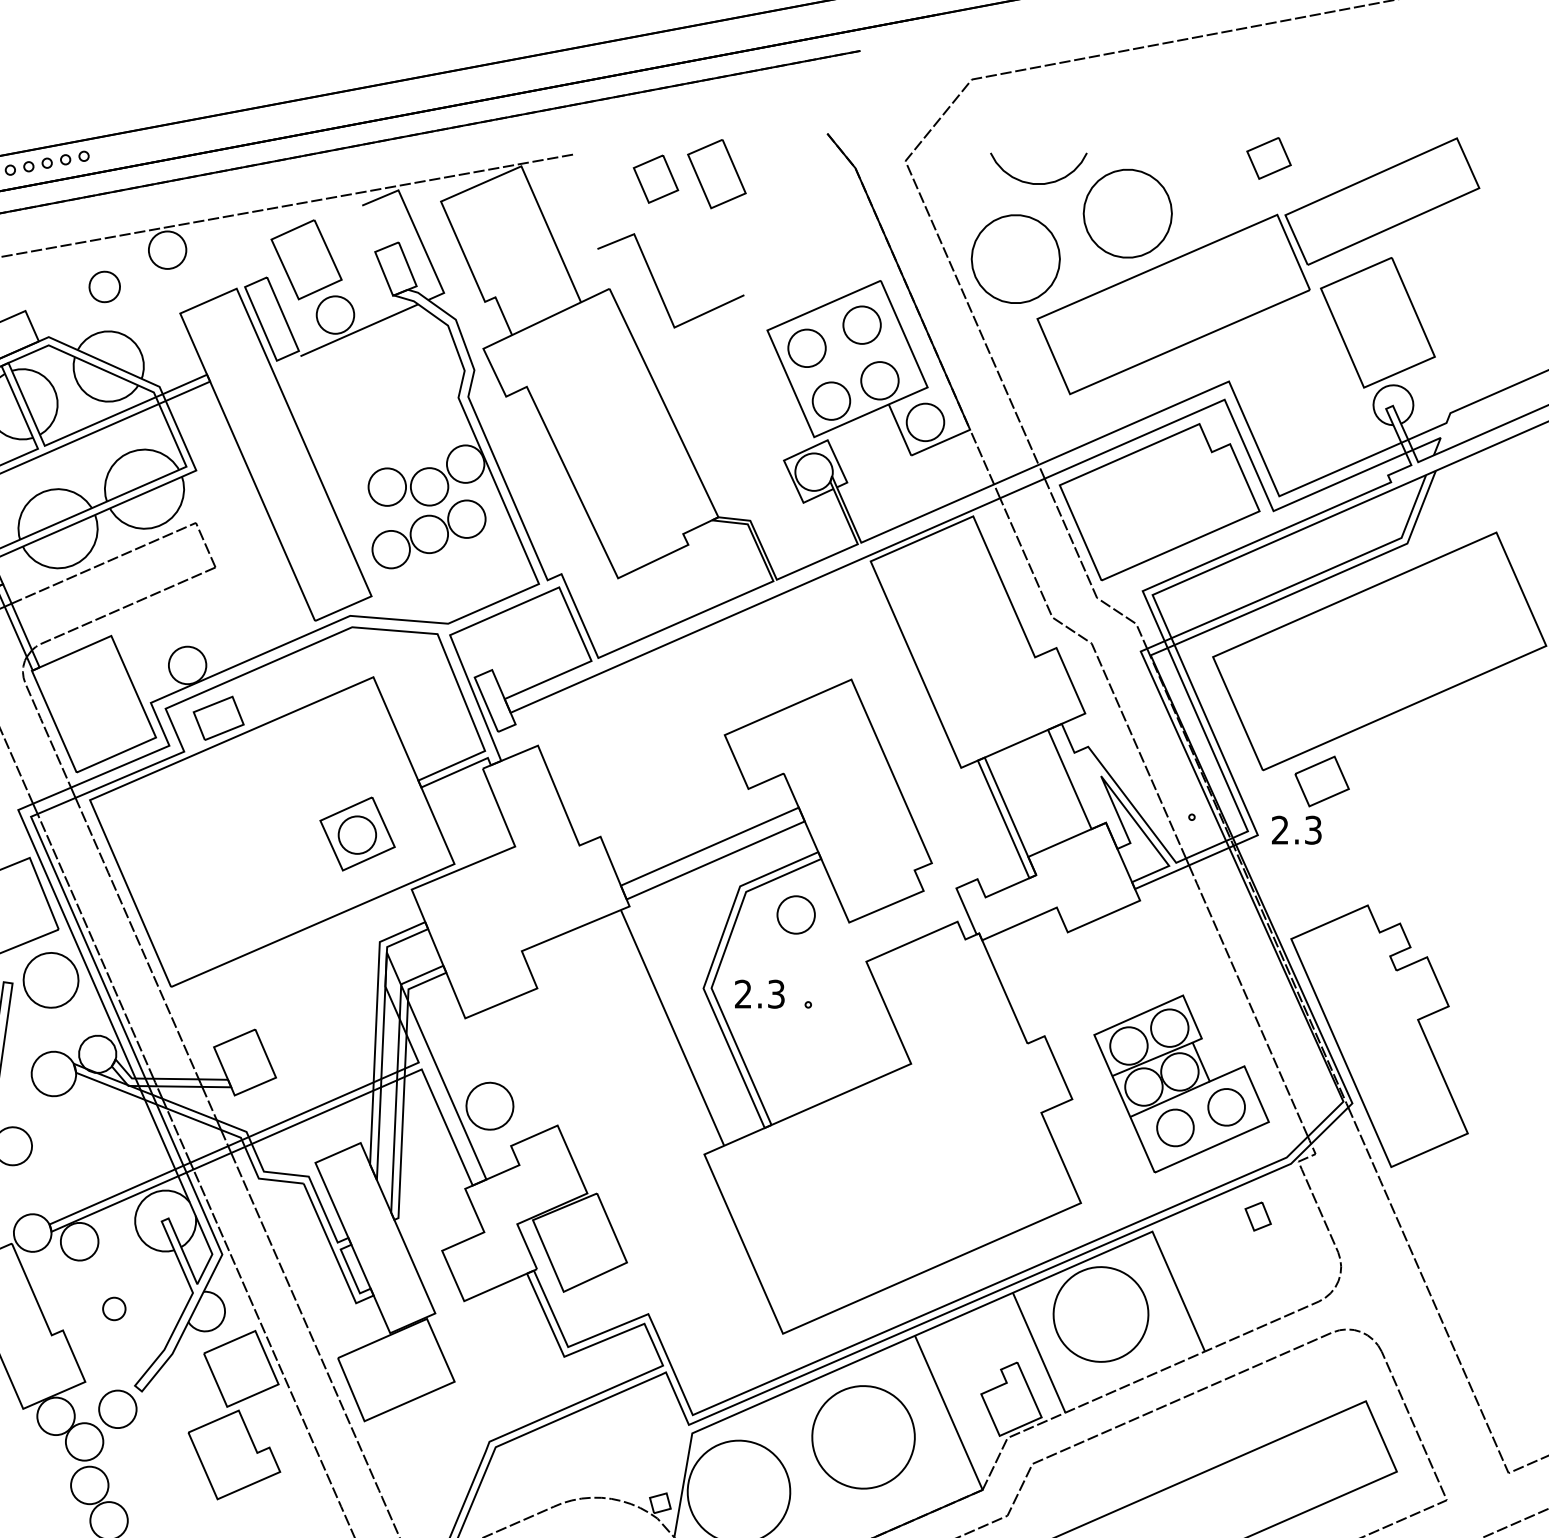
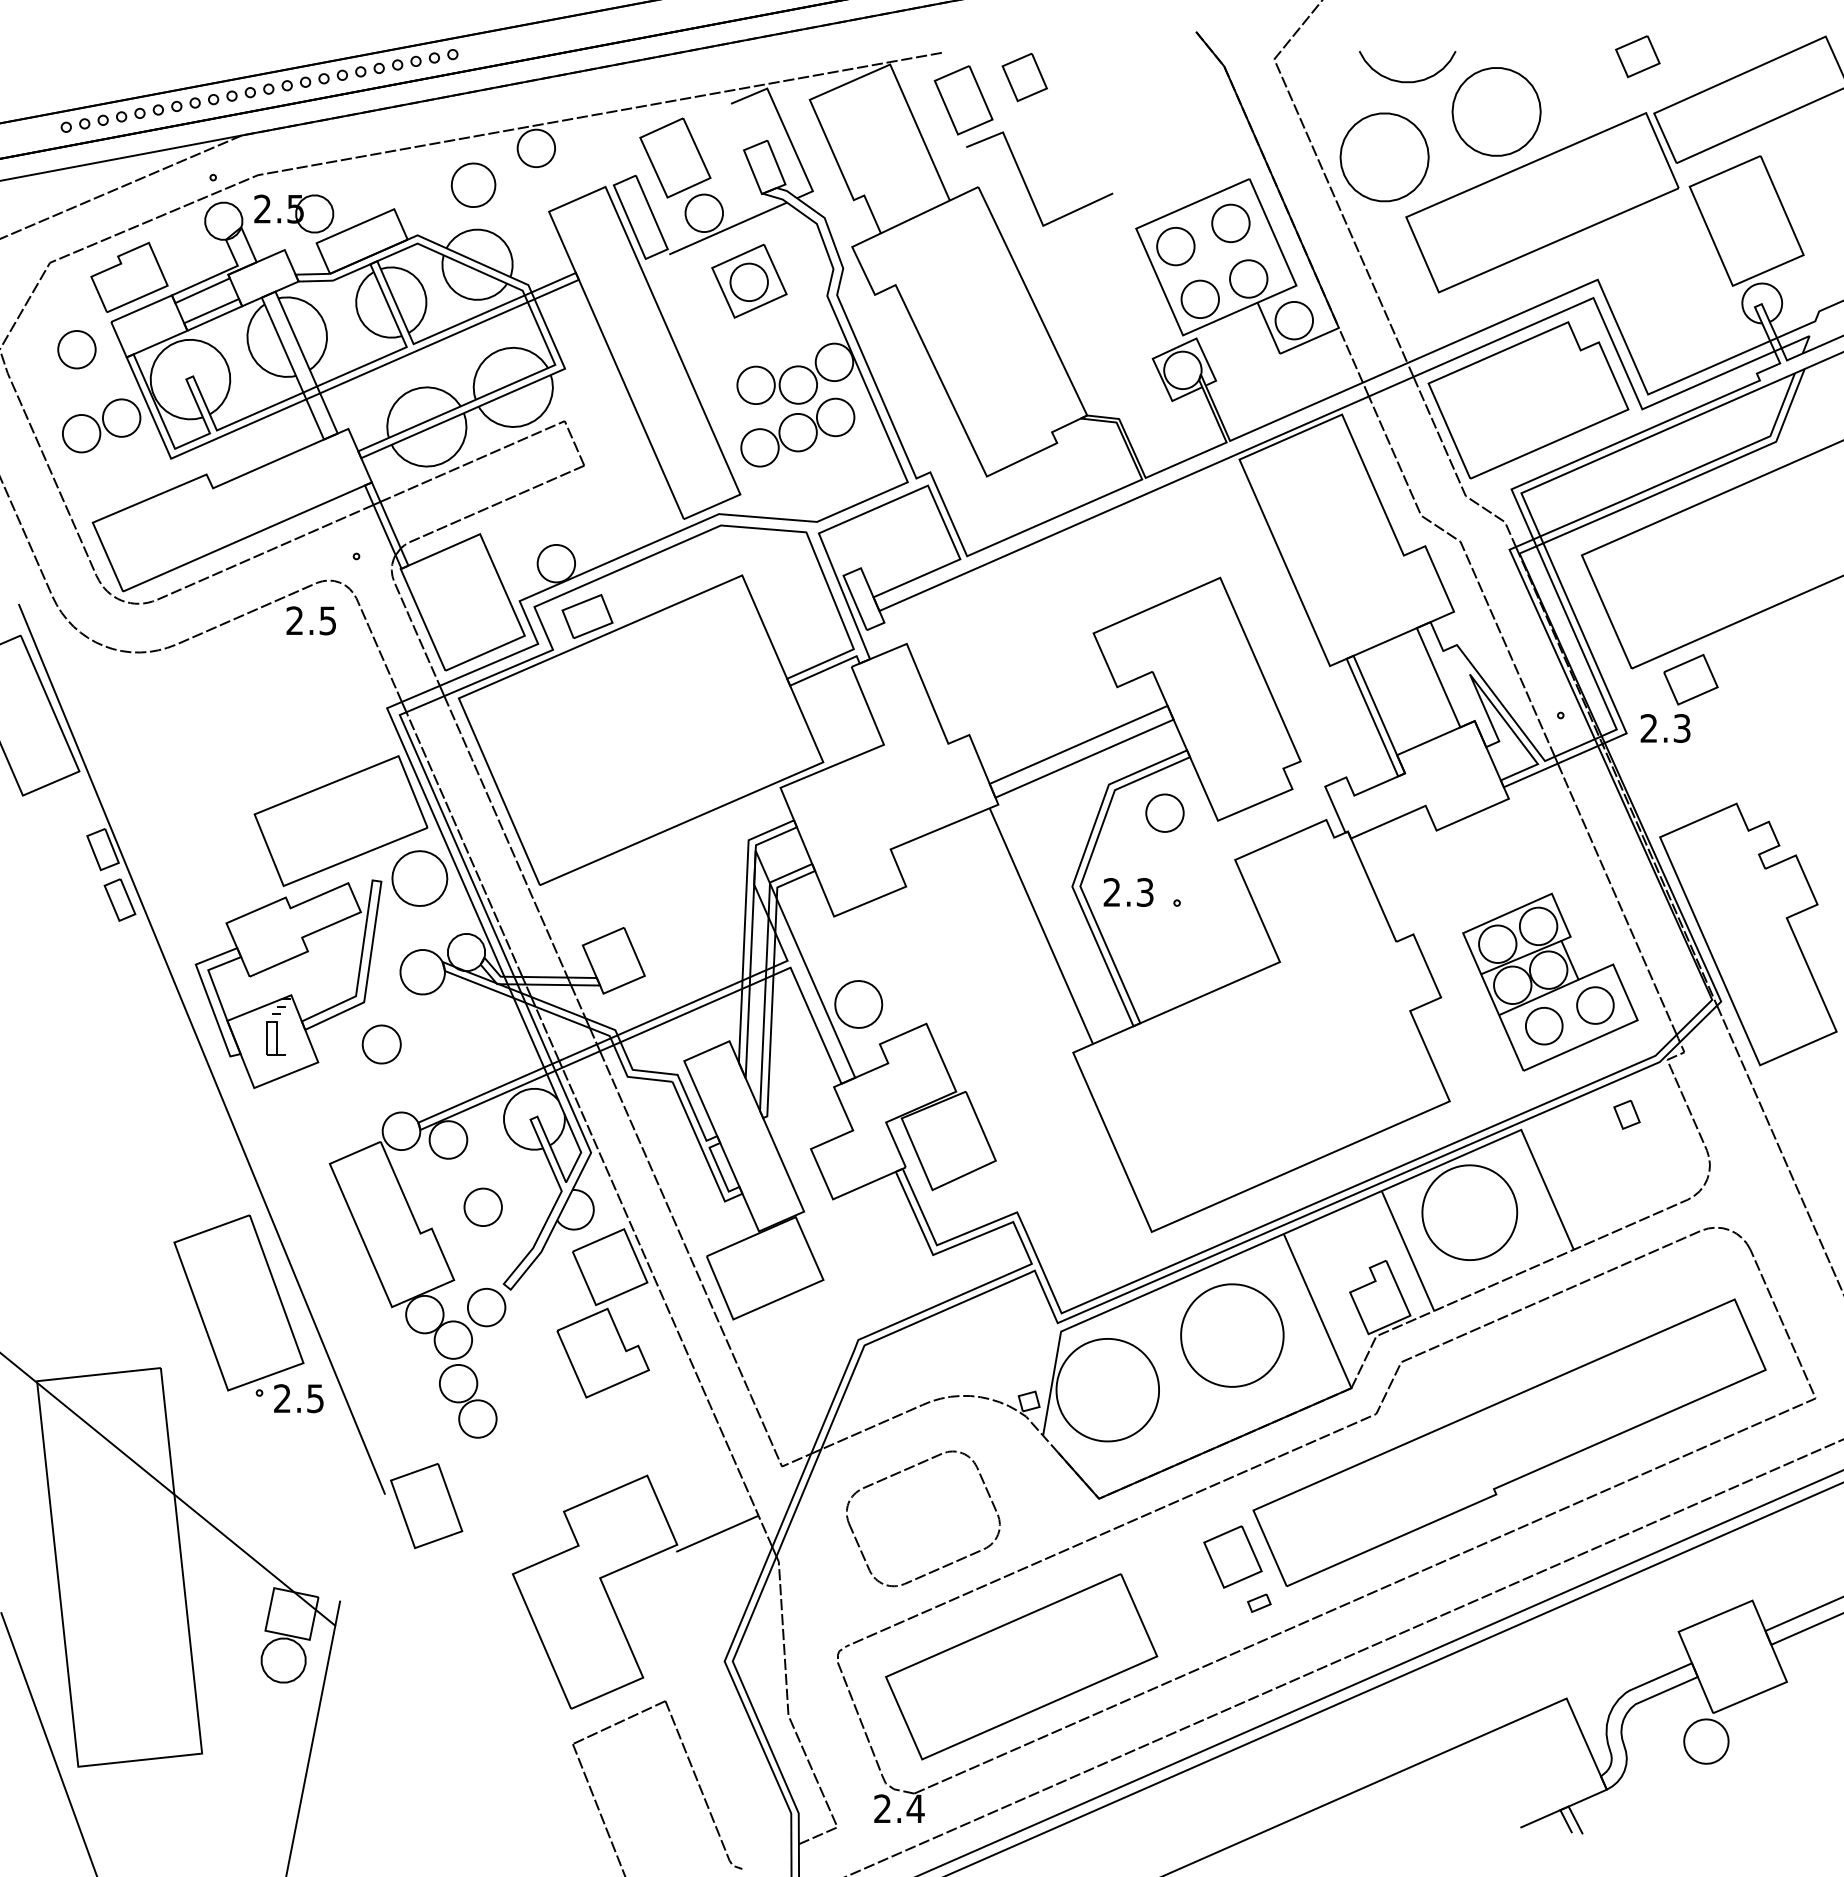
part: (716, 174) -> (963, 100), moved
part: (104, 286) -> (473, 184), size x1.43
part: (357, 833) -> (749, 280), moved
part: (113, 1308) -> (482, 1206), size x1.67

